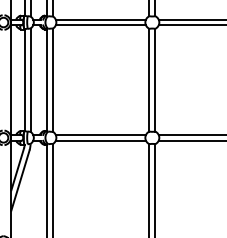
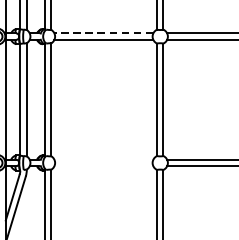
line: (100, 19) -> (103, 33), solid -> dashed
line: (100, 134) -> (103, 159), removed
line: (100, 140) -> (103, 165), removed

